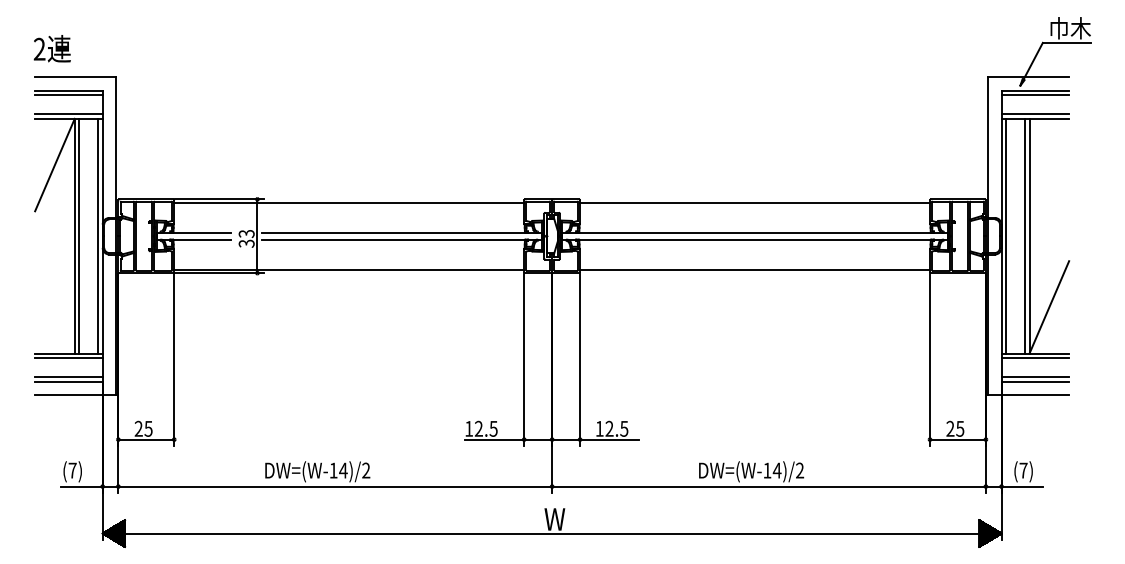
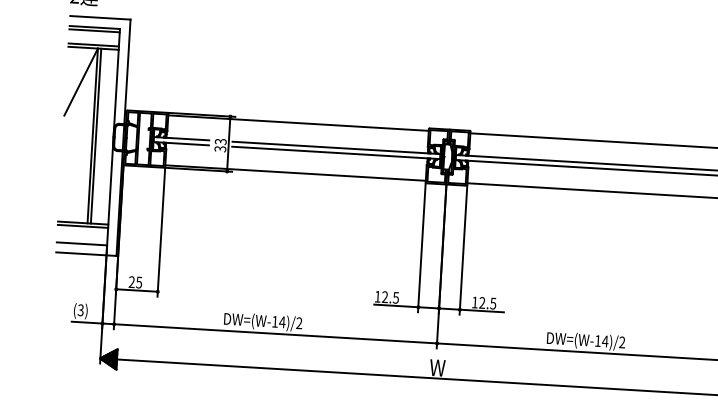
line: (98, 235) -> (110, 136), removed
line: (68, 377) -> (81, 240), removed
text: (72, 470) -> (80, 310), (7) -> (3)

